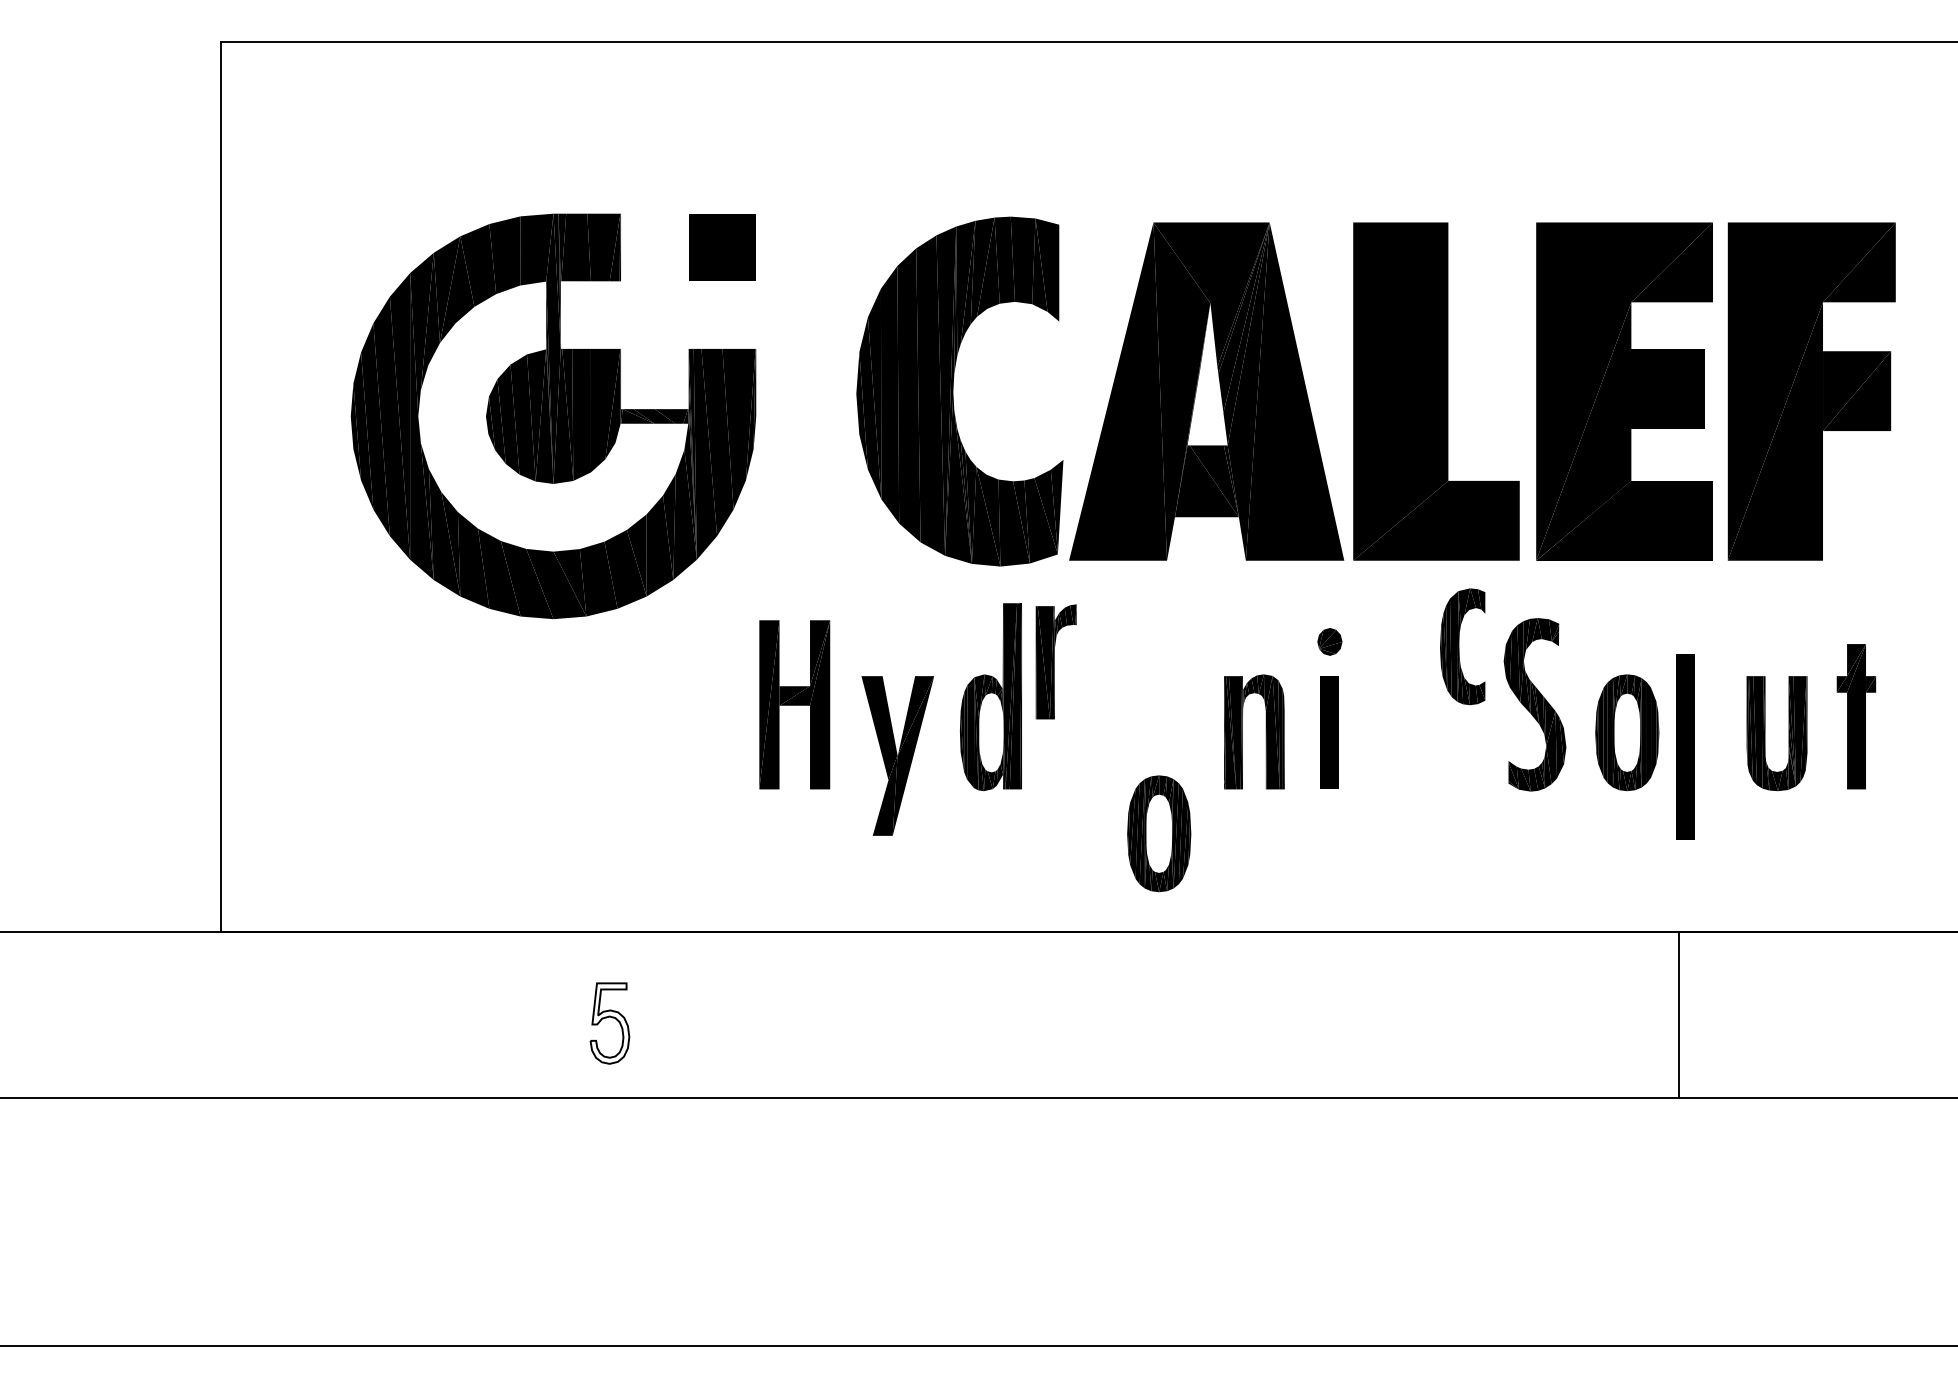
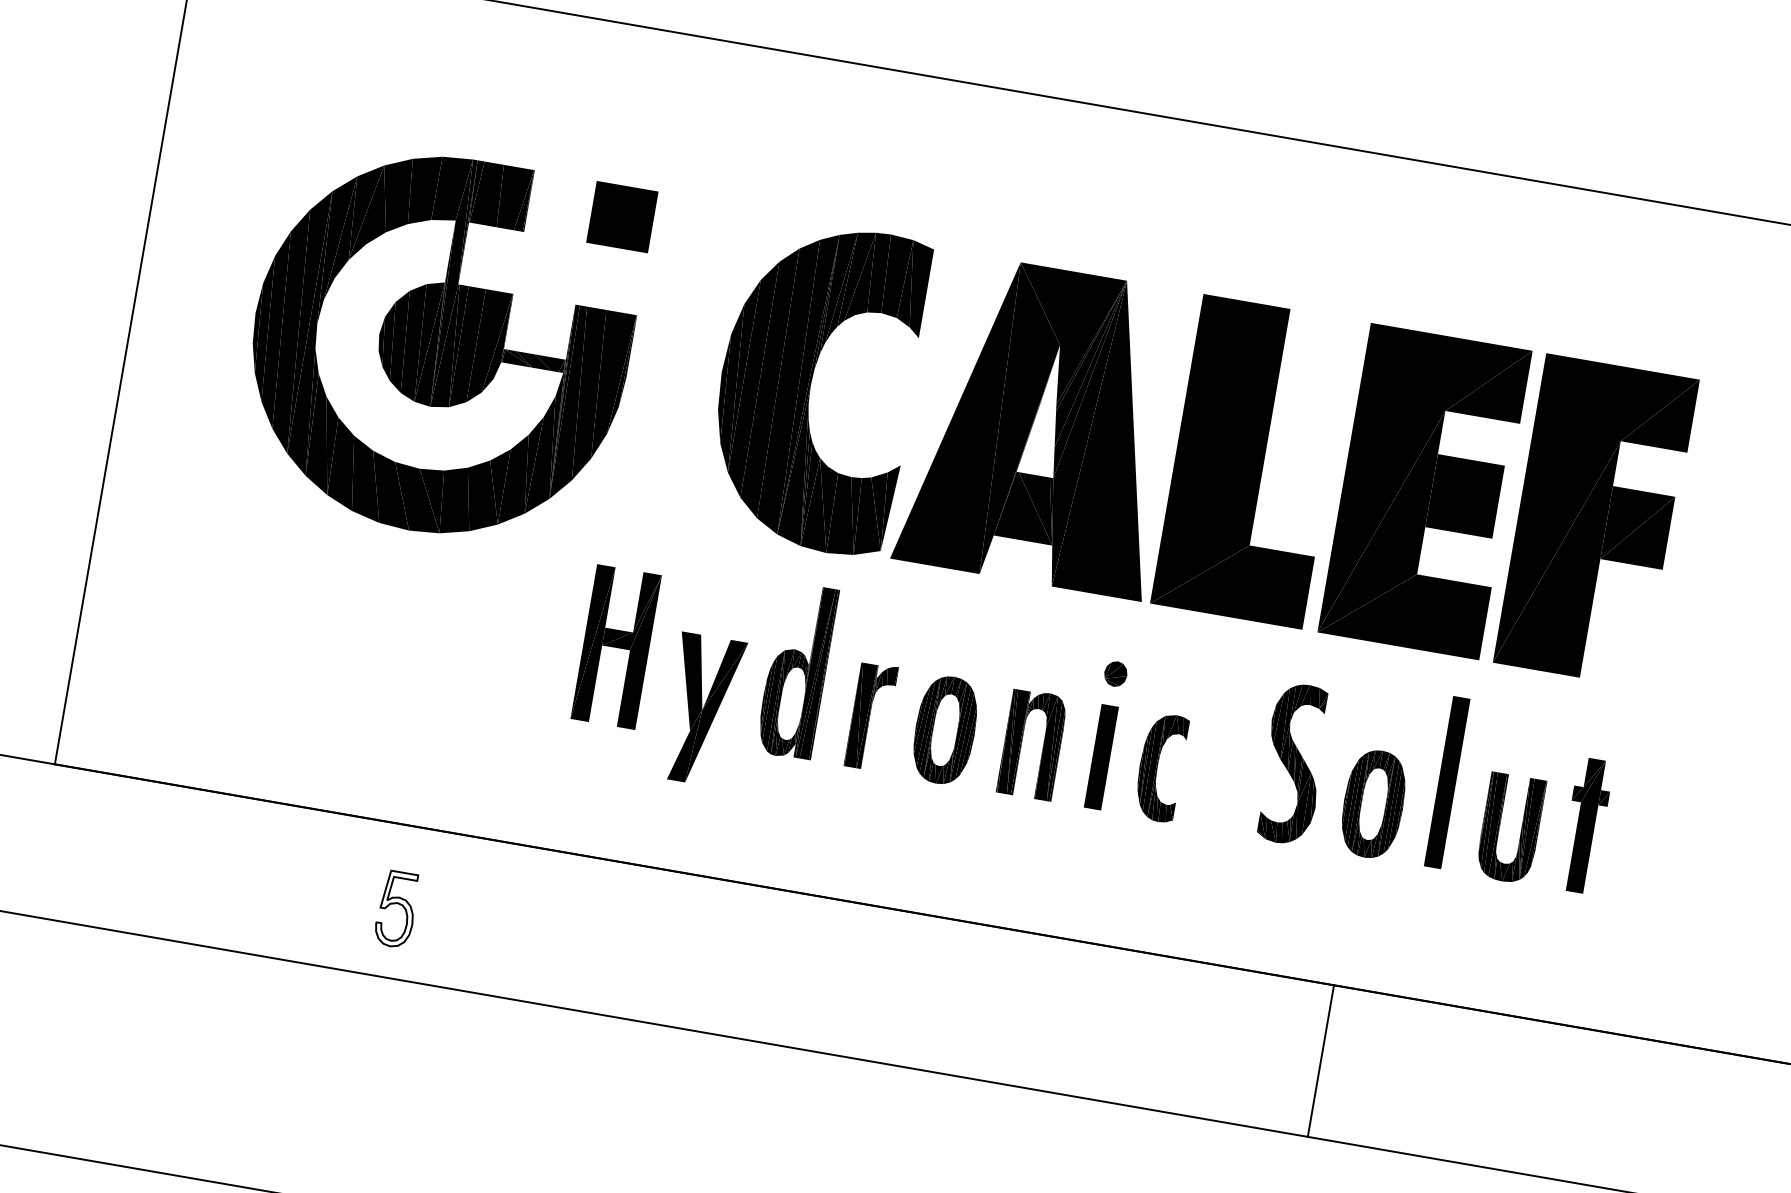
part: (1462, 646) -> (1160, 767), moved
part: (1055, 661) -> (870, 716), moved
part: (1685, 746) -> (1447, 781), moved
part: (1159, 833) -> (945, 730), moved
line: (1679, 1014) -> (1321, 1060), moved

